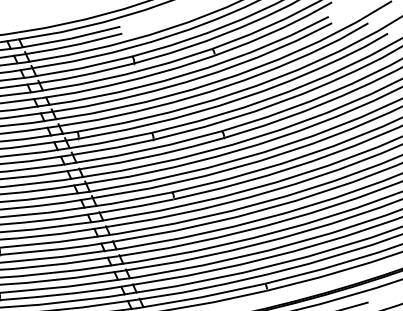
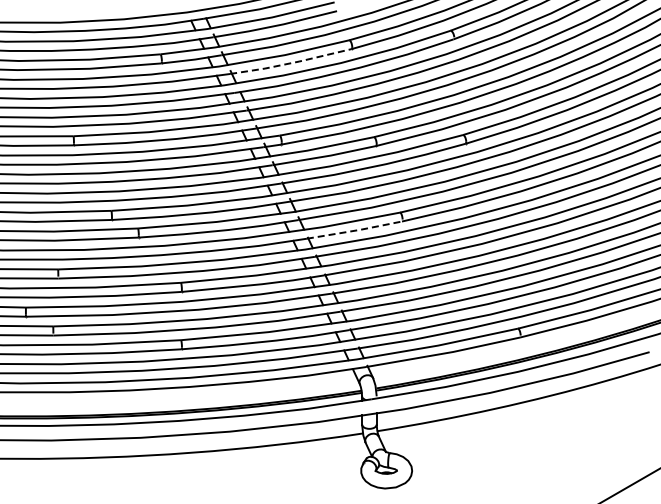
line: (86, 74) -> (291, 63), solid -> dashed
line: (136, 206) -> (355, 230), solid -> dashed

